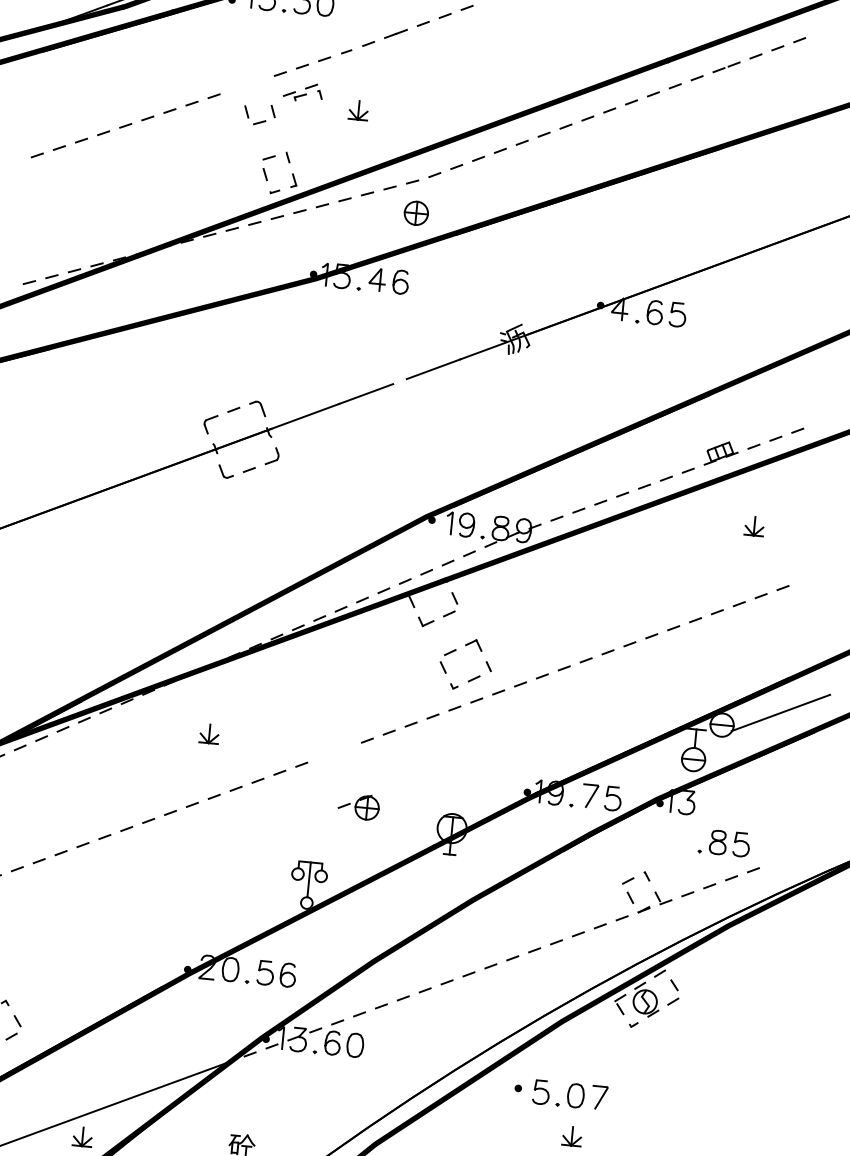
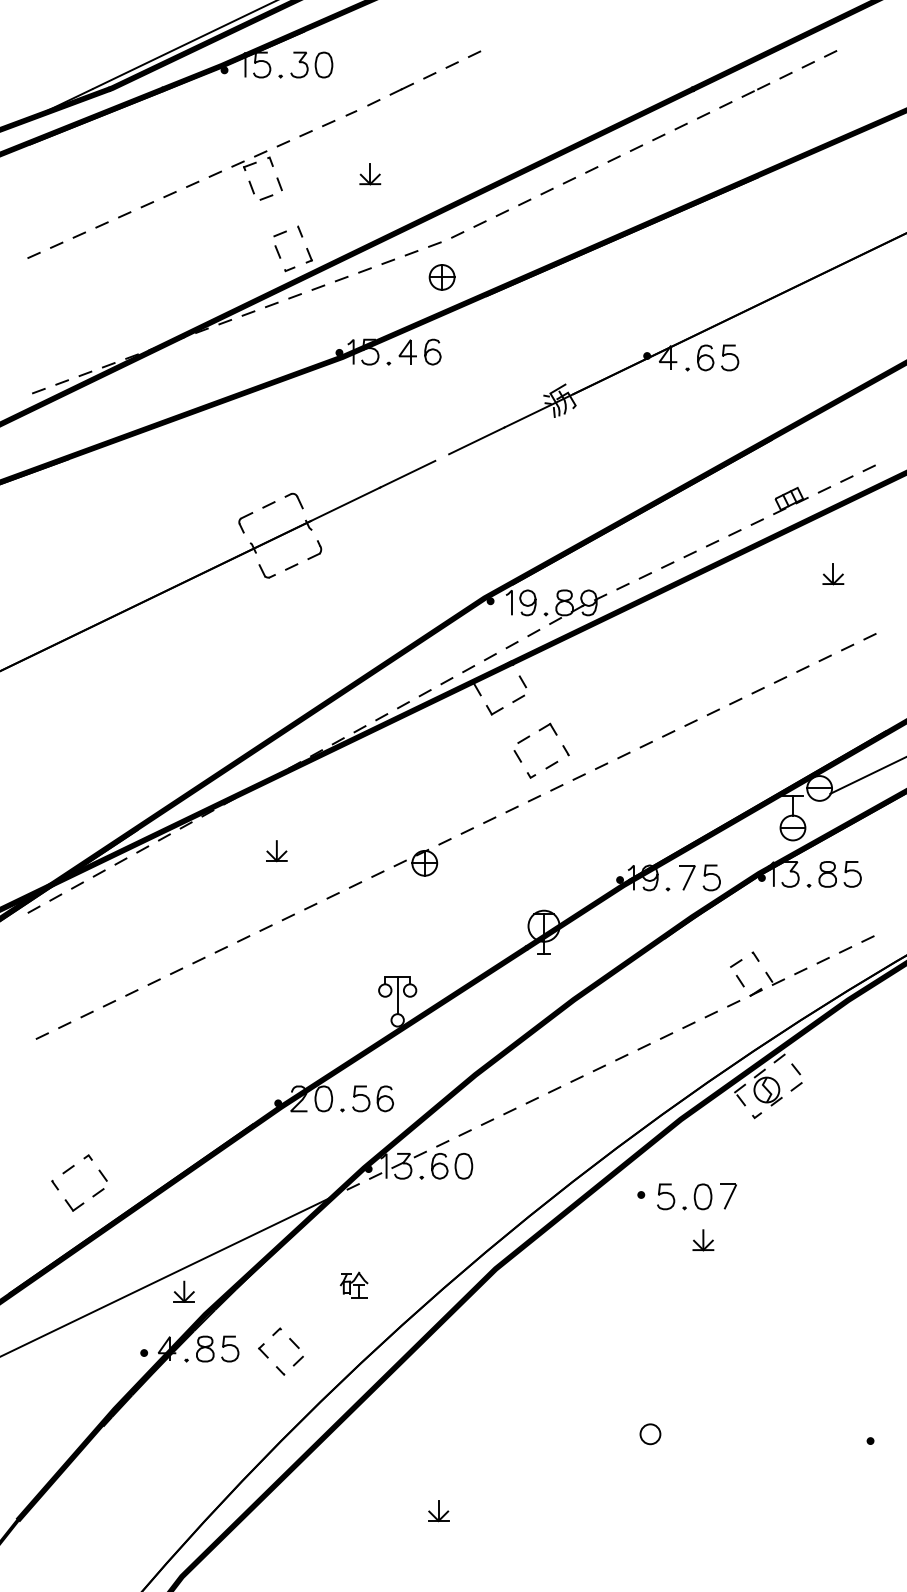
part: (303, 92) -> (252, 160), moved
part: (358, 806) -> (415, 862), moved
part: (723, 843) -> (833, 874), moved

